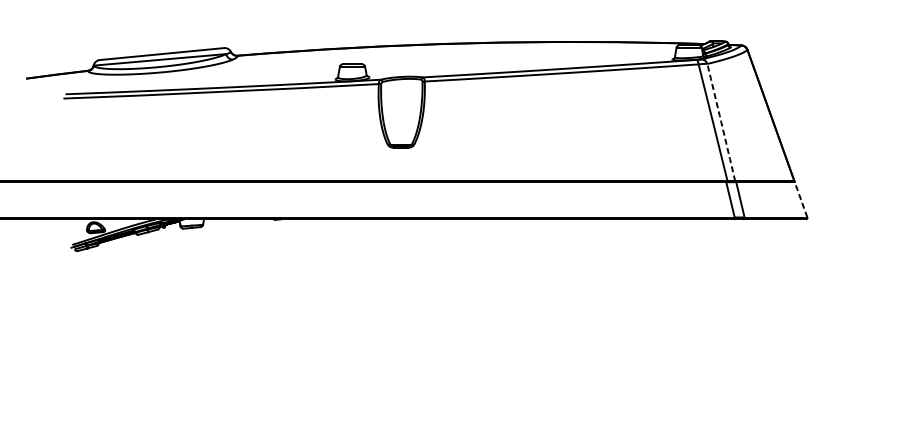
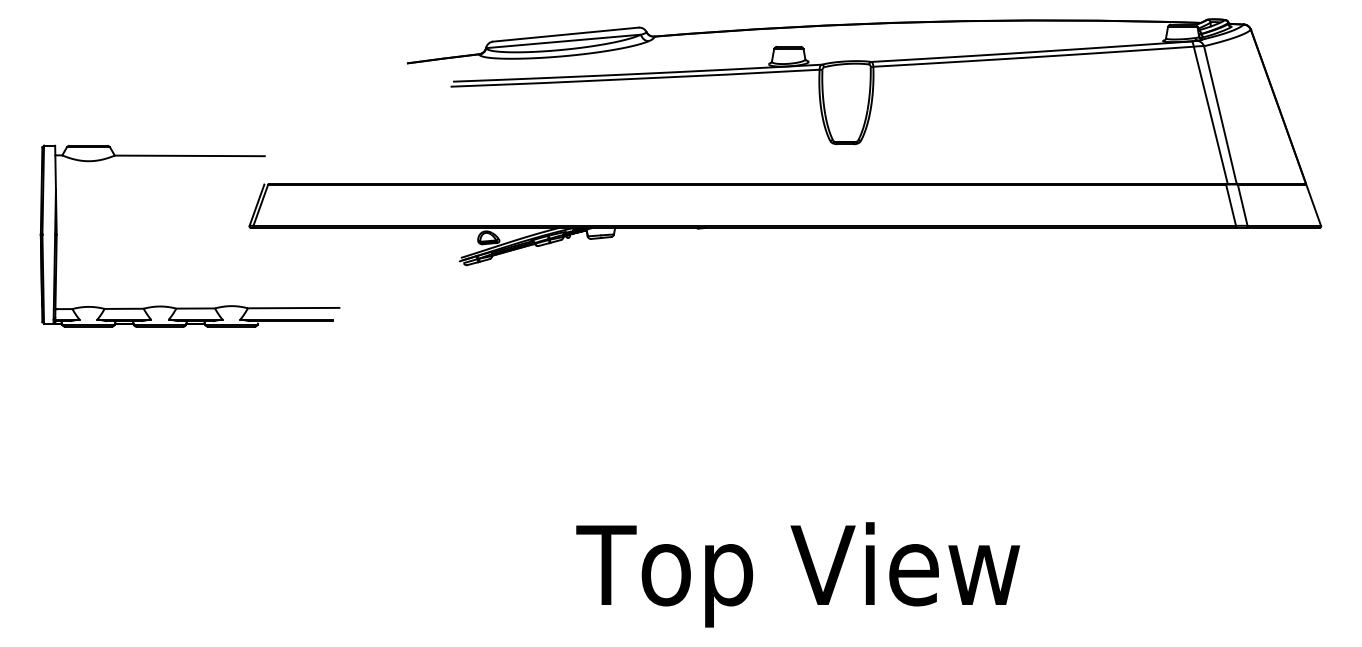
arc: (721, 122) -> (1220, 114), dashed -> solid
line: (800, 200) -> (1313, 205), dashed -> solid

